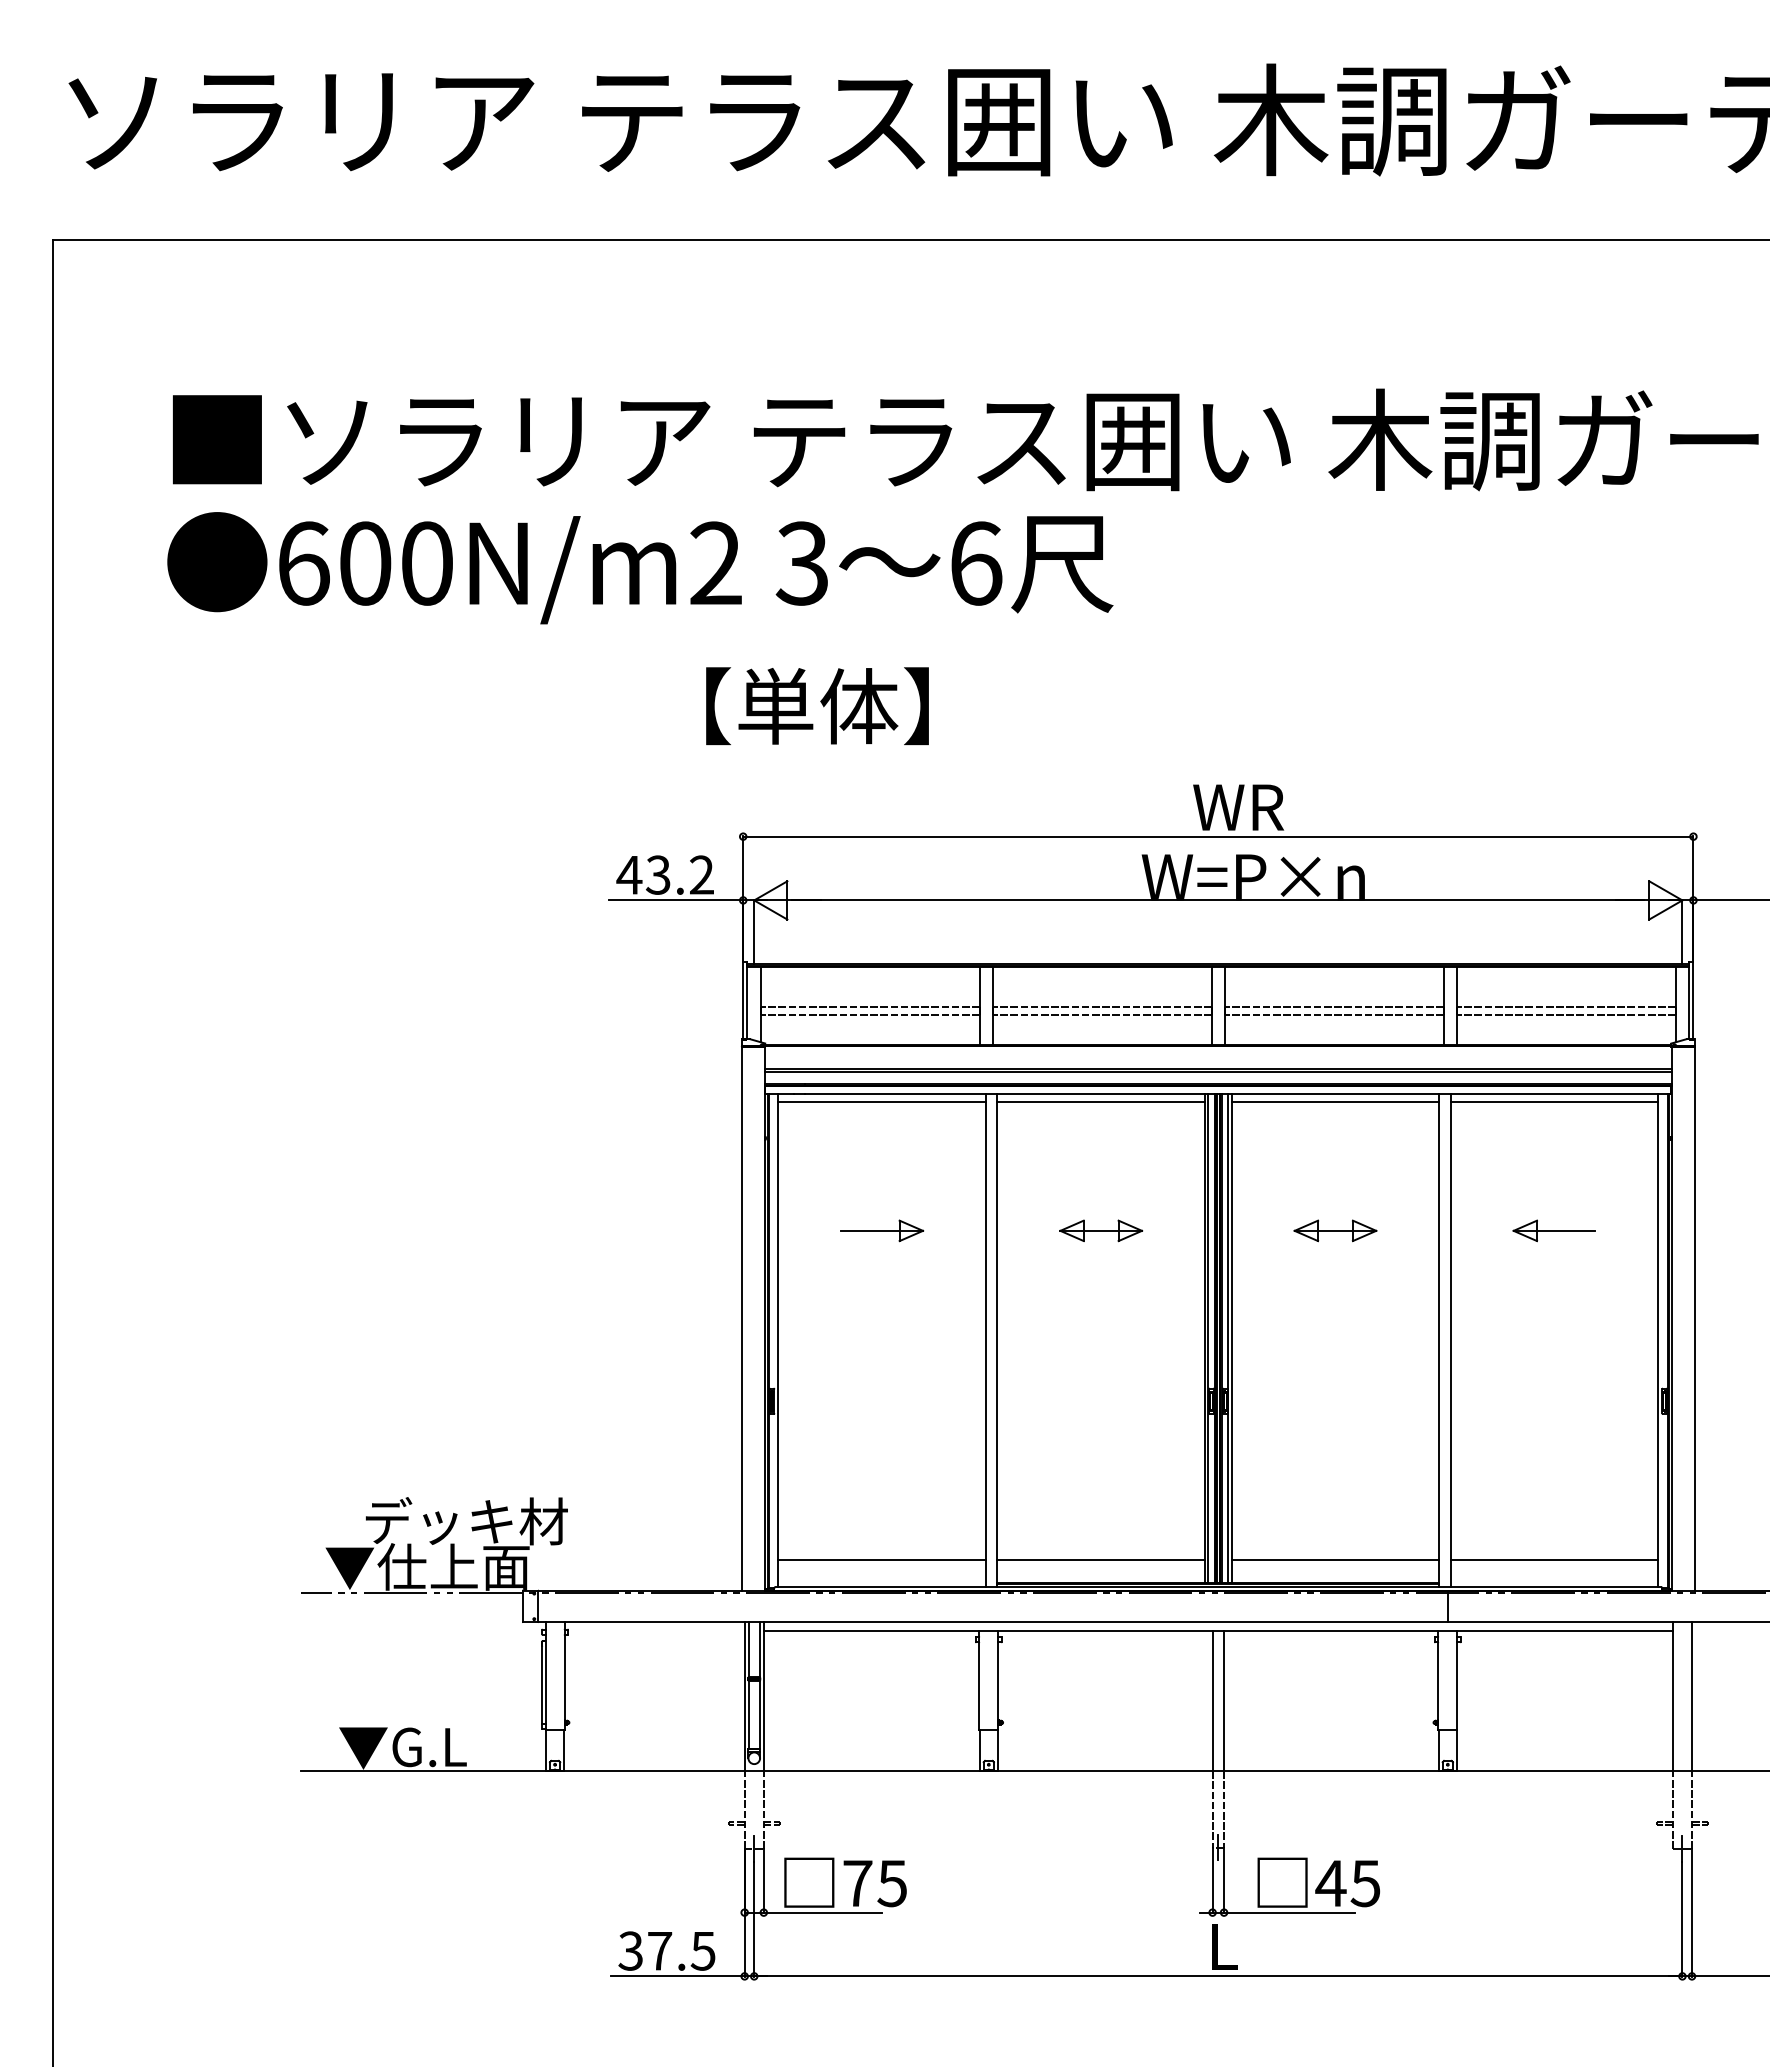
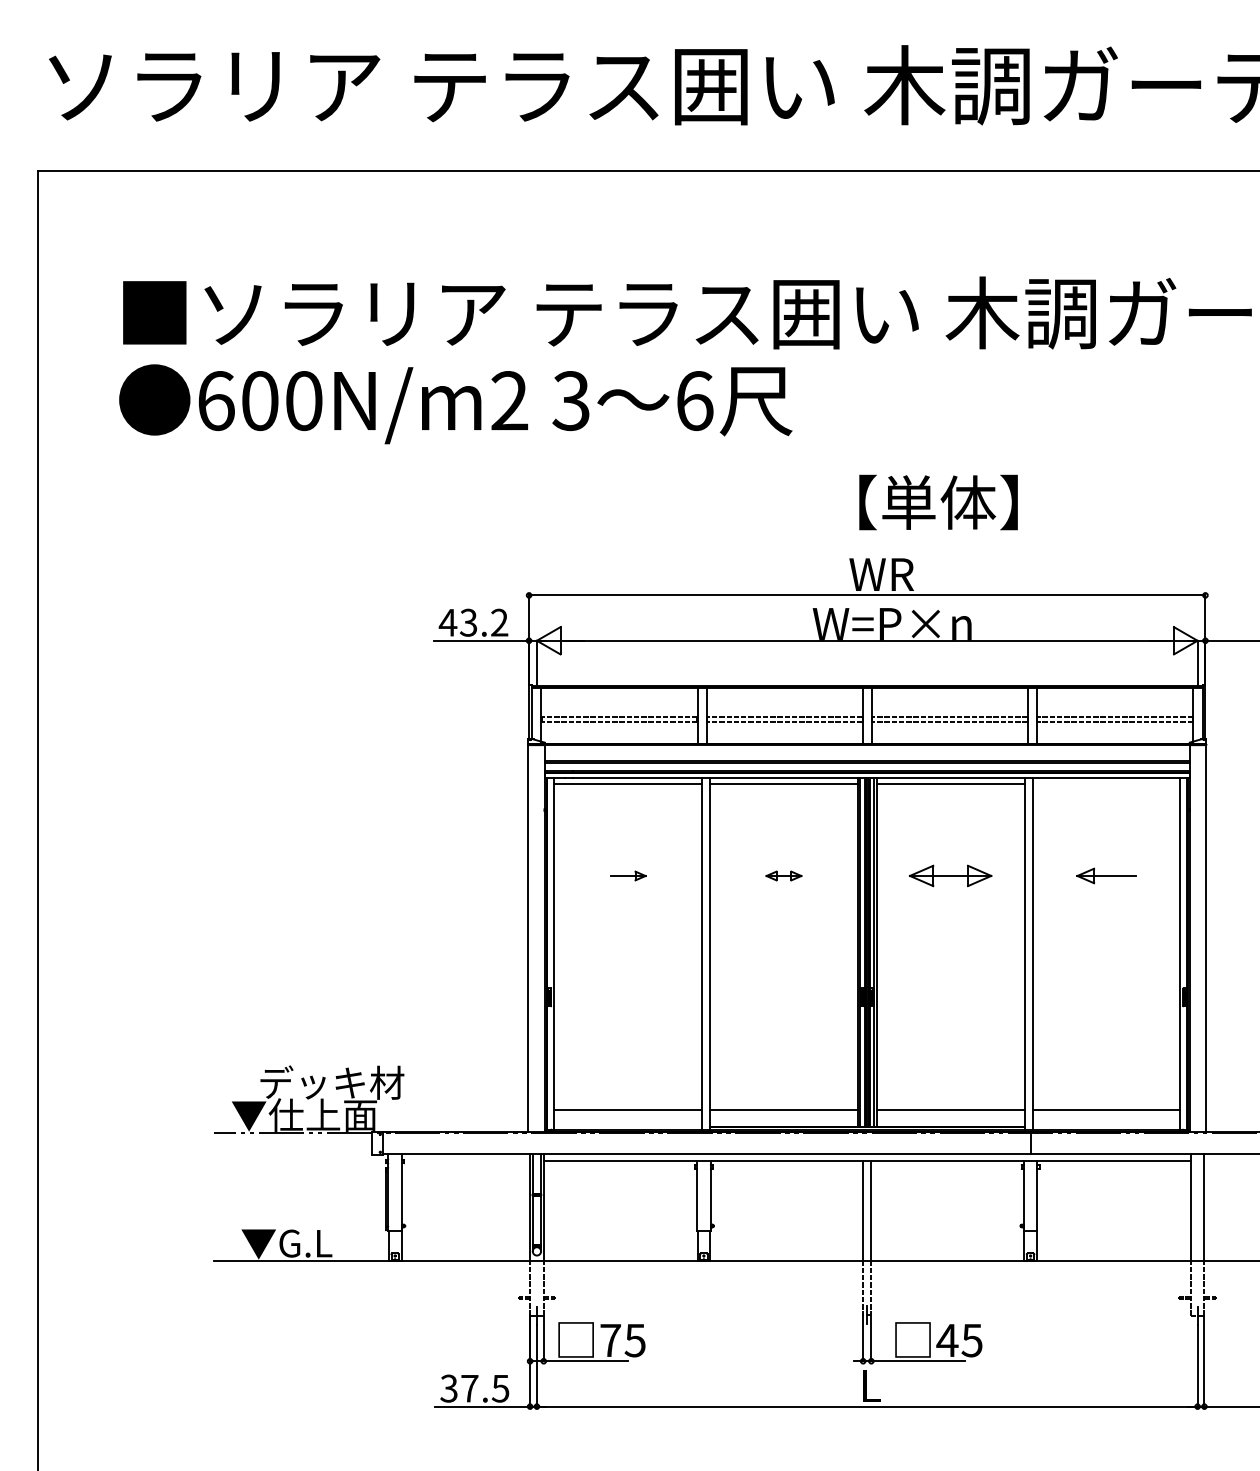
text: (817, 705) -> (938, 502), moved
line: (1554, 1101) -> (1106, 783), removed
part: (882, 1230) -> (628, 875), size x0.6
part: (1101, 1230) -> (784, 875), size x0.6
part: (1335, 1230) -> (950, 875), size x1.4

